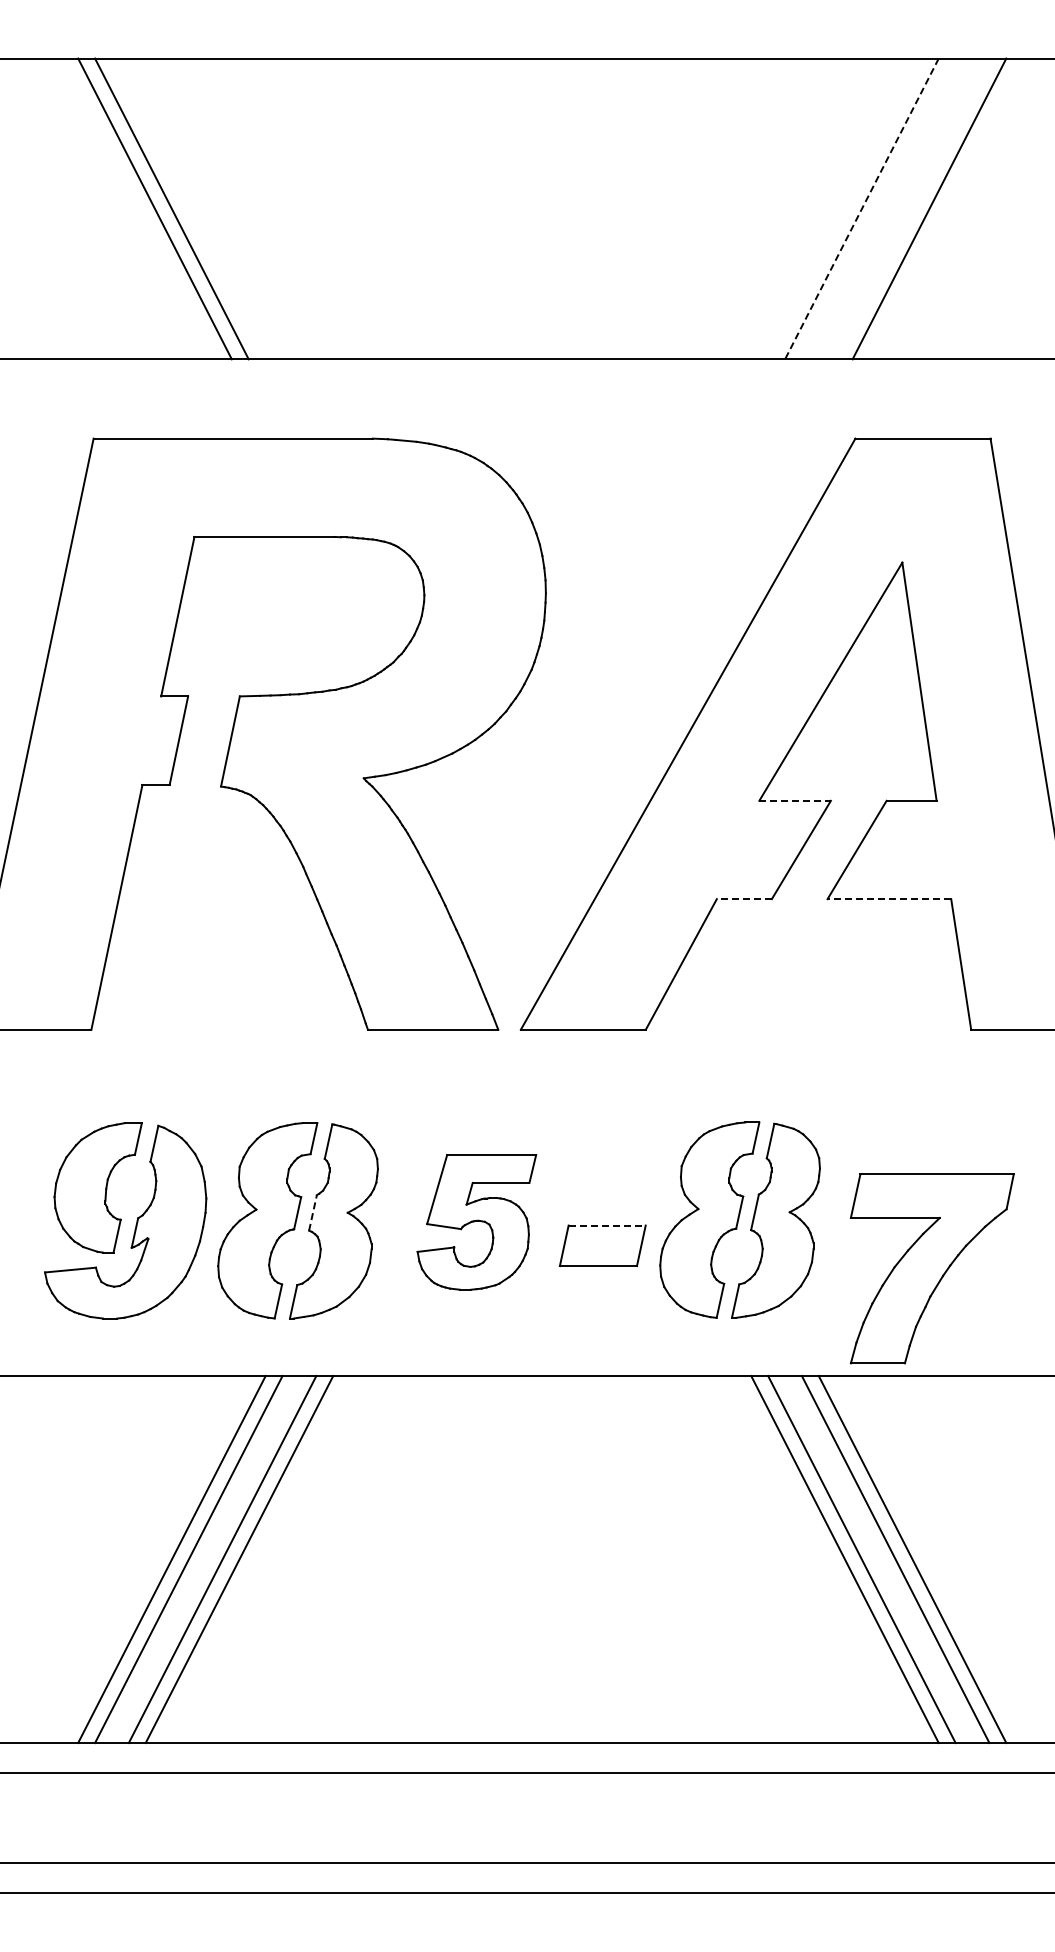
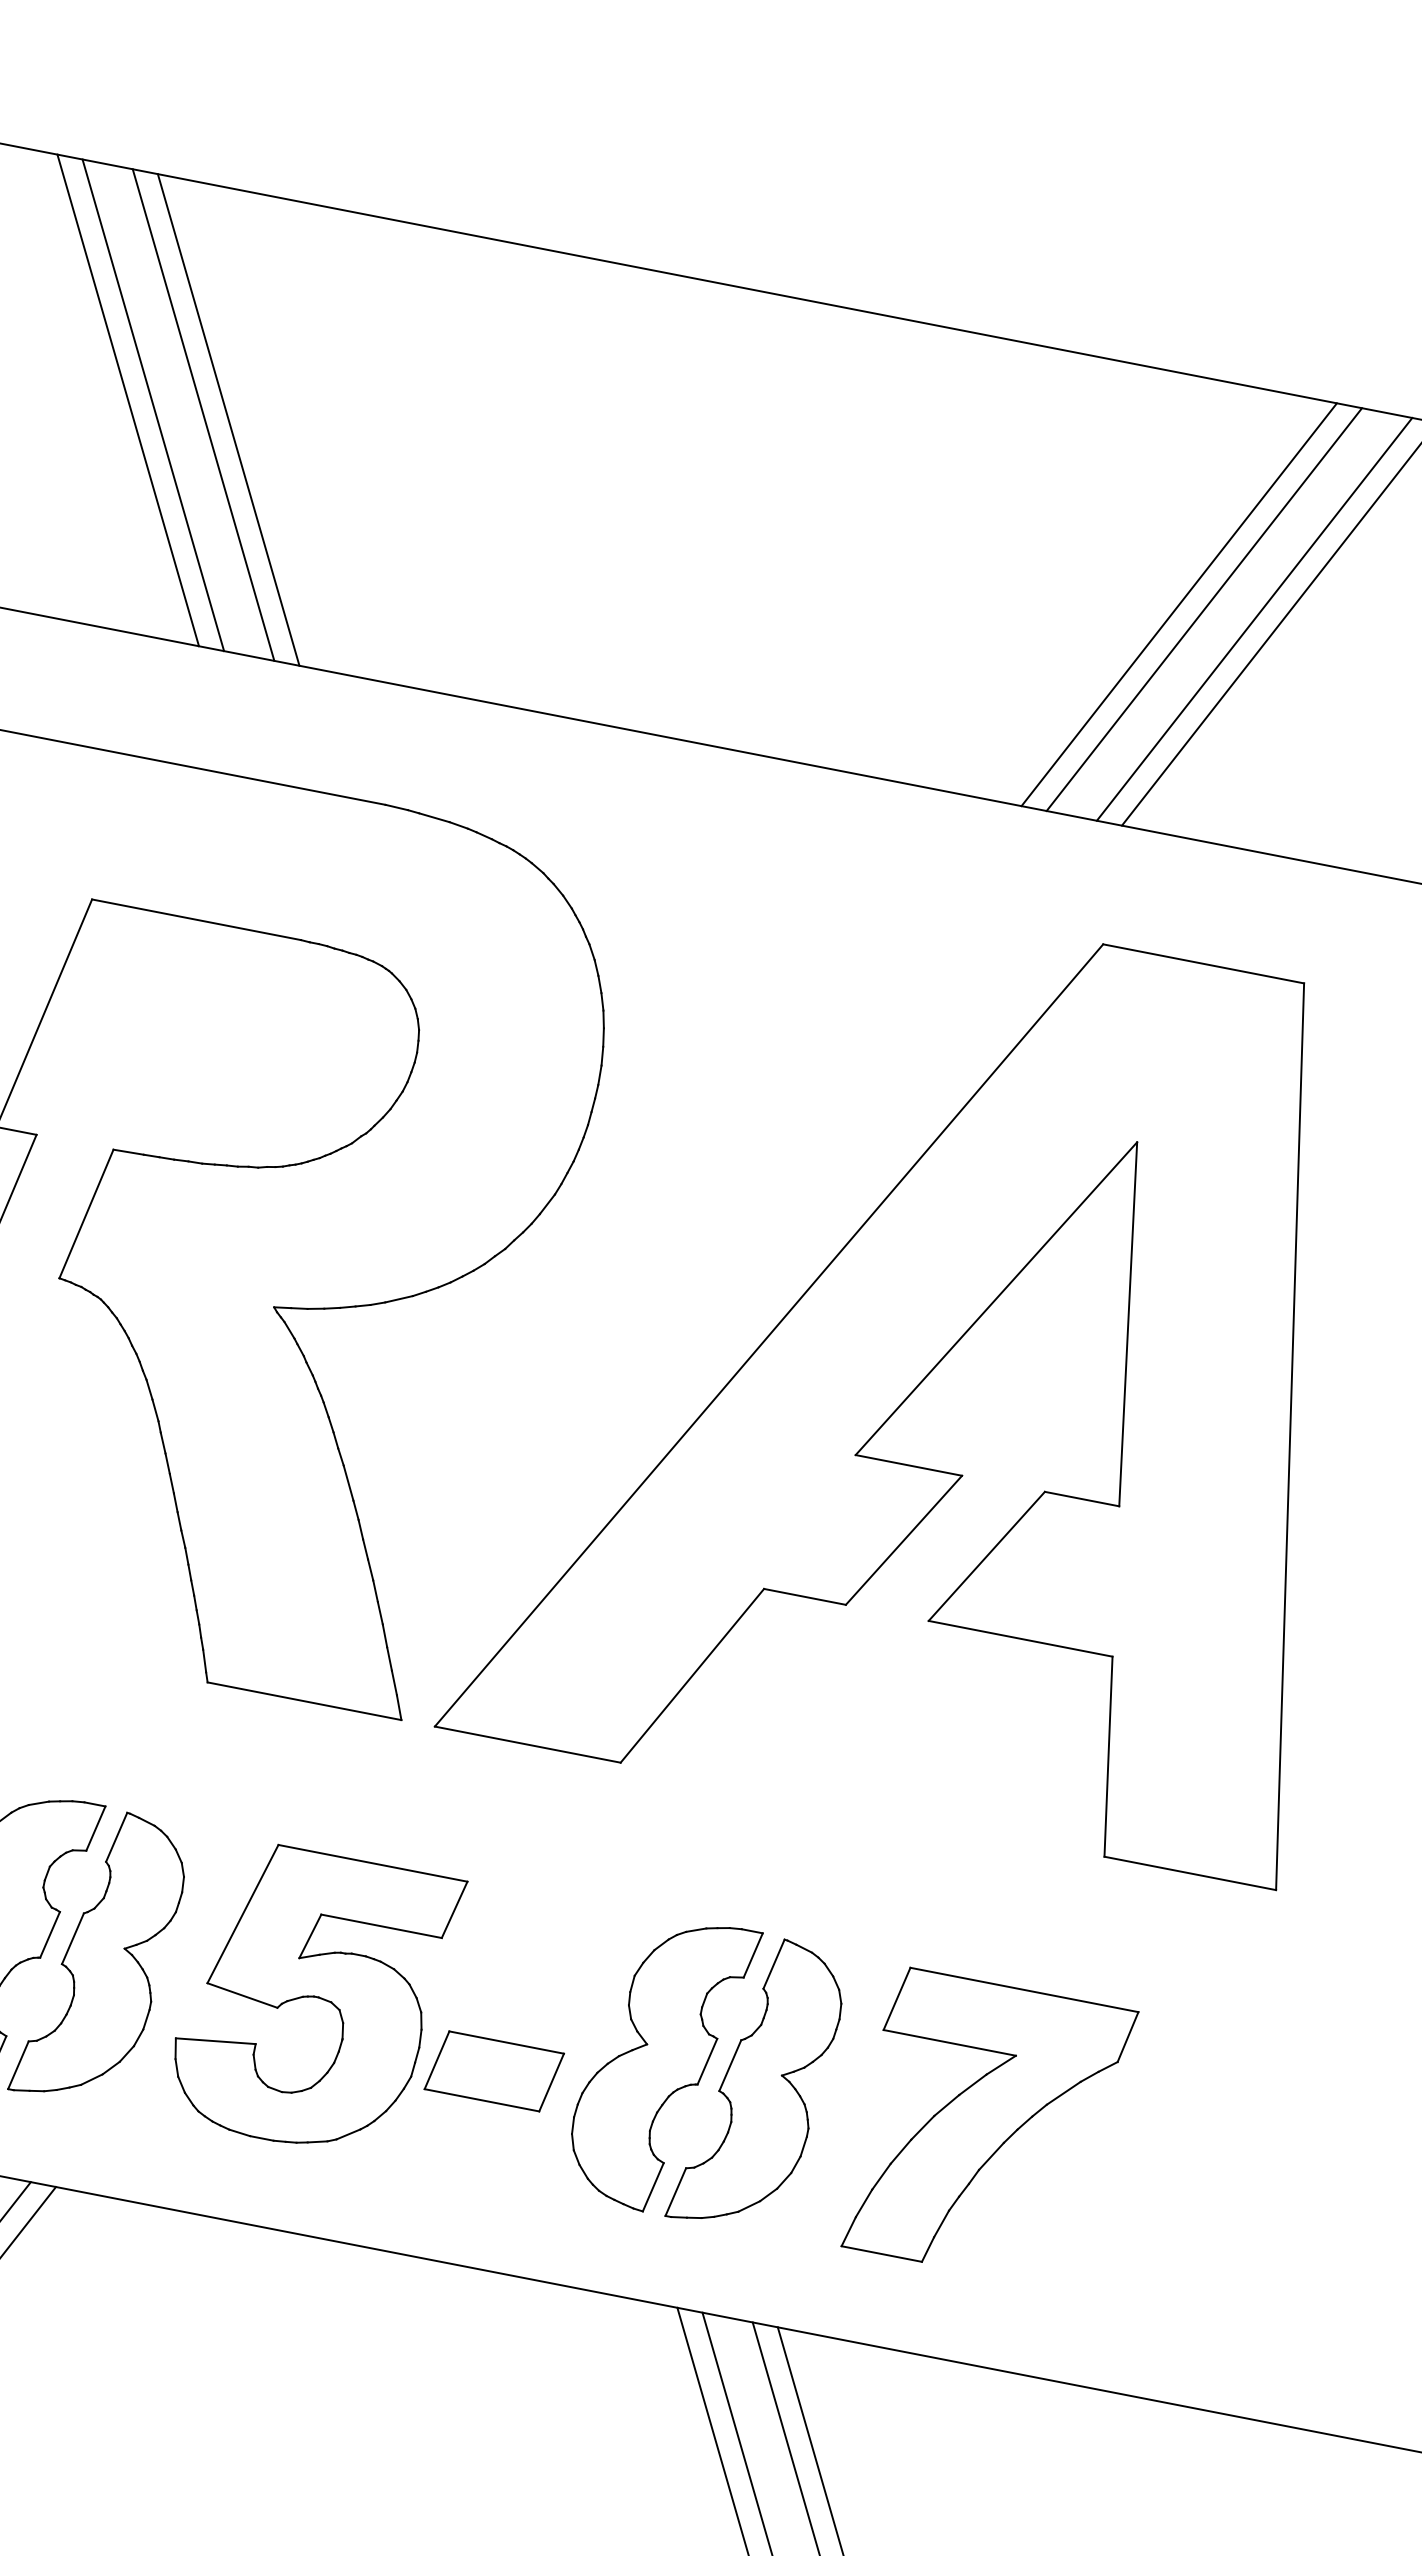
line: (205, 208) -> (203, 414), added
line: (222, 208) -> (228, 419), added
line: (861, 208) -> (1178, 603), dashed -> solid
line: (878, 208) -> (1204, 608), added
line: (912, 208) -> (1254, 618), added
line: (795, 800) -> (909, 1465), dashed -> solid
line: (744, 899) -> (805, 1597), dashed -> solid
line: (889, 899) -> (1020, 1639), dashed -> solid
line: (313, 1212) -> (73, 1938), dashed -> solid
part: (476, 1222) -> (313, 2000), size x1.43
line: (607, 1225) -> (507, 2042), dashed -> solid
part: (931, 1268) -> (988, 2128), moved

